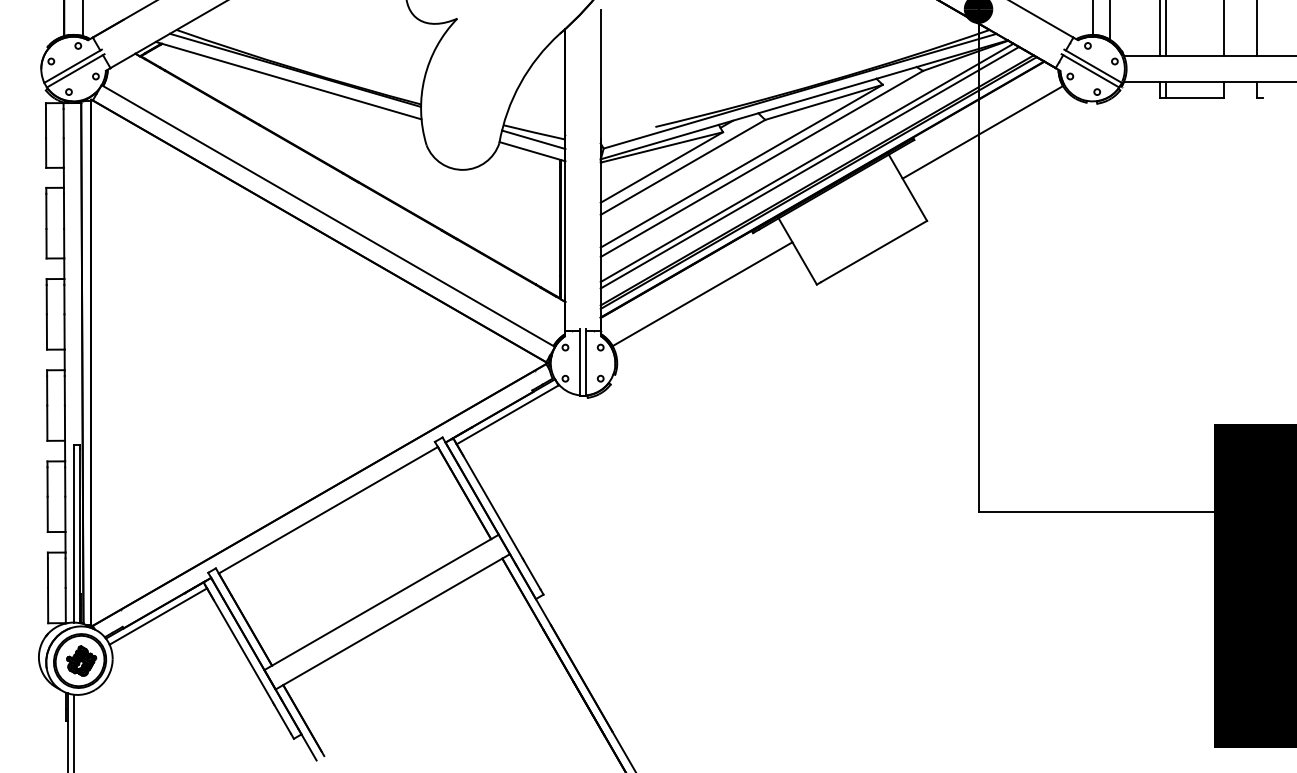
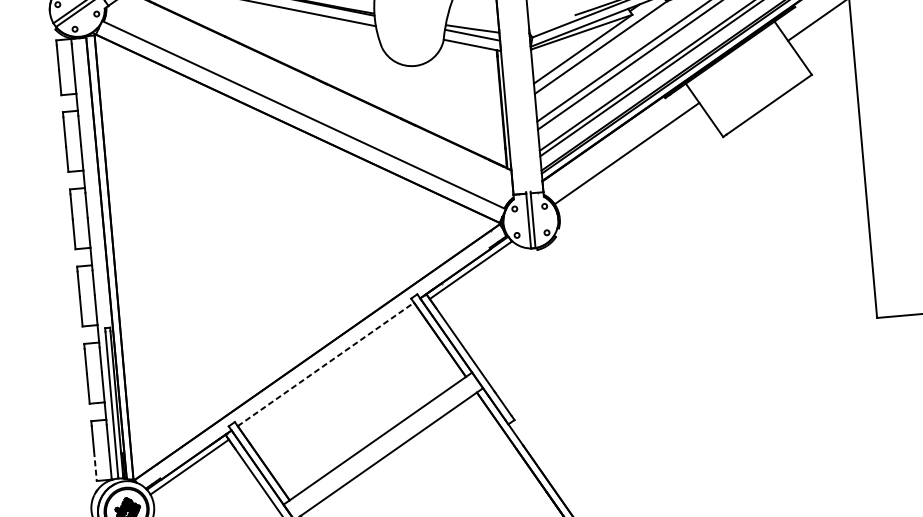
line: (328, 510) -> (326, 364), solid -> dashed
line: (48, 605) -> (95, 465), solid -> dashed

